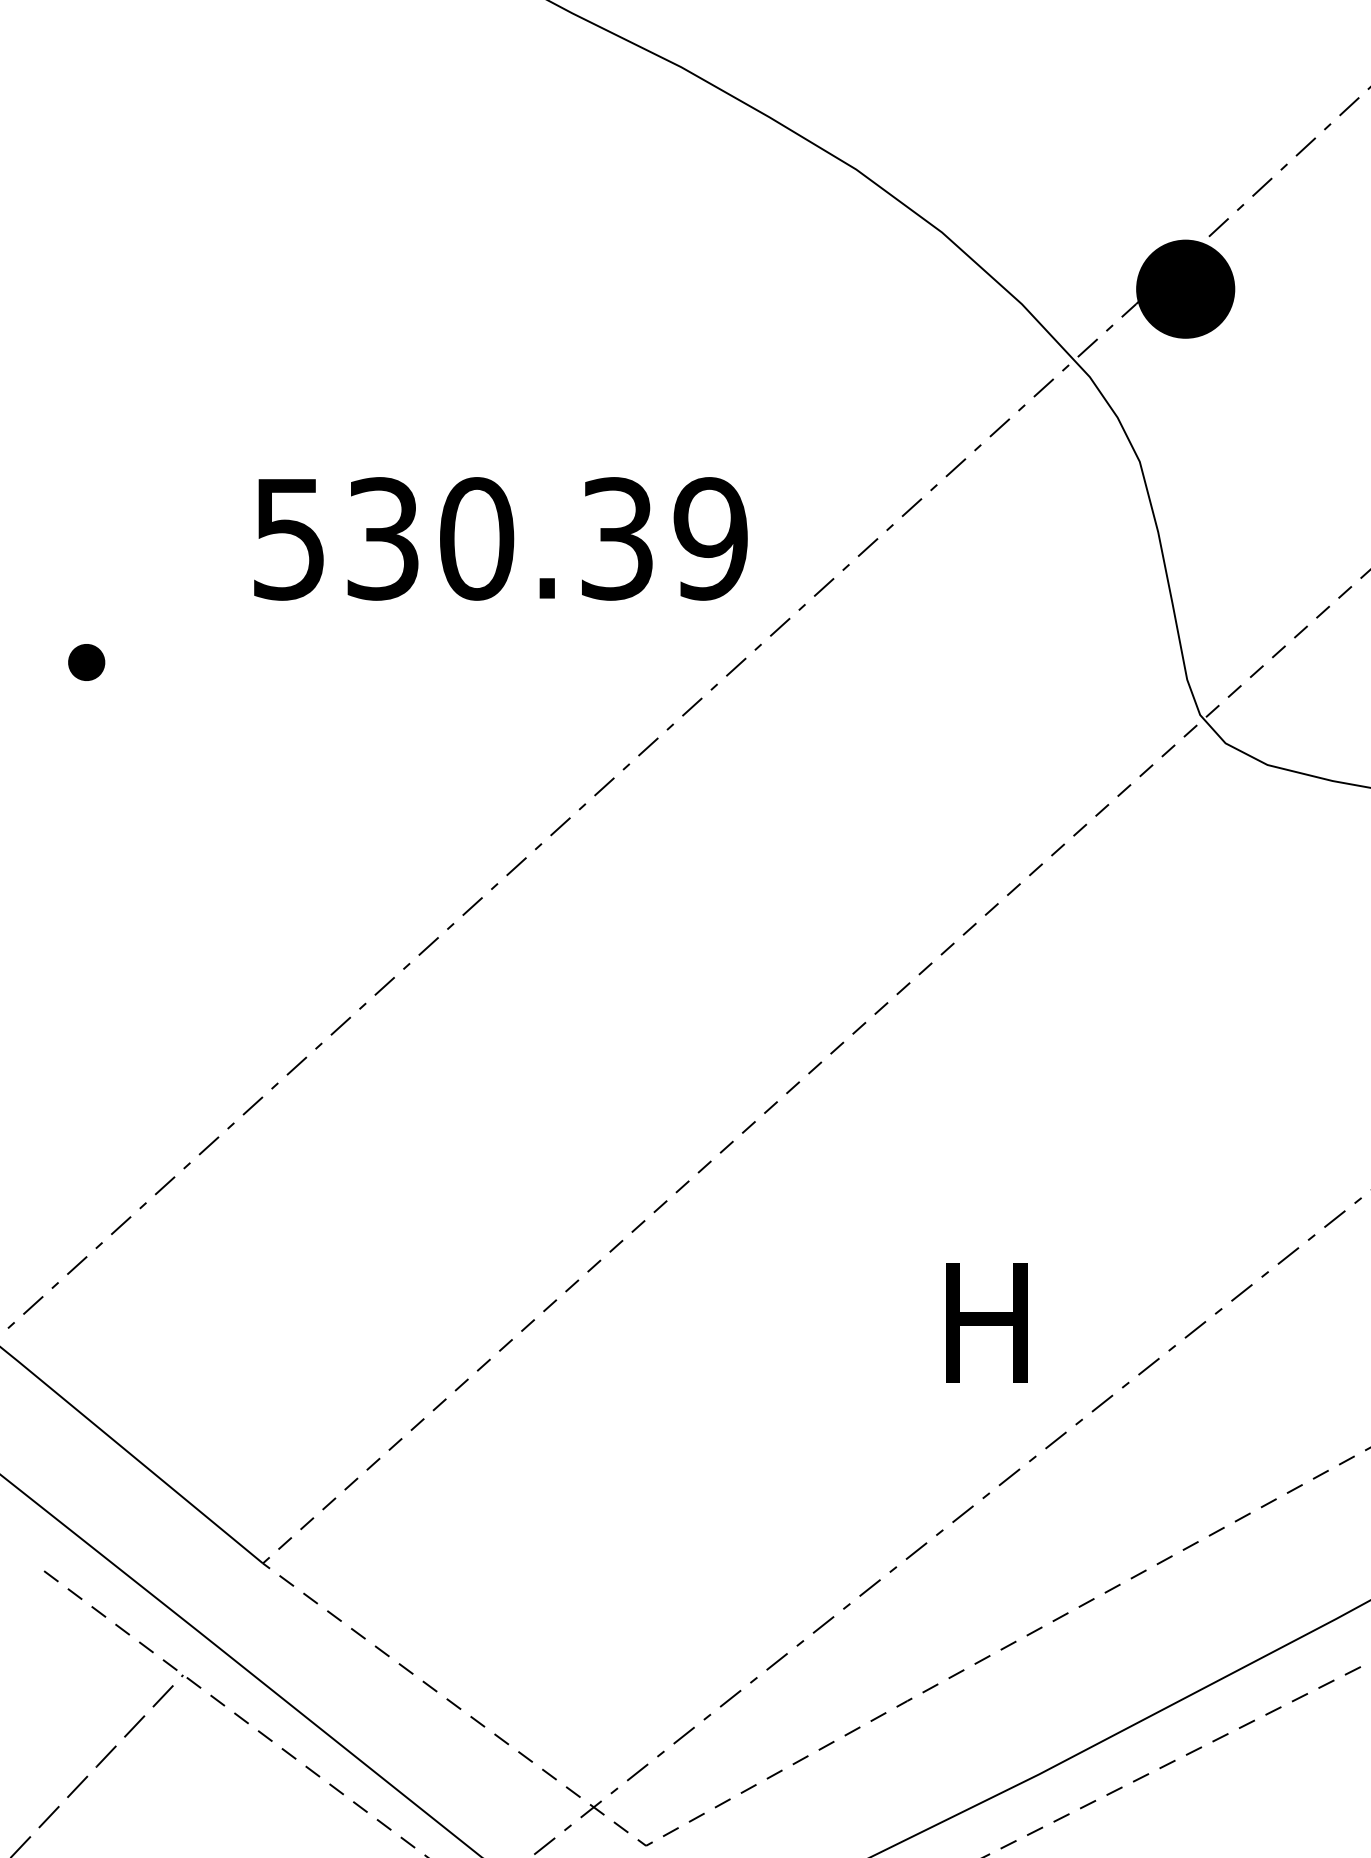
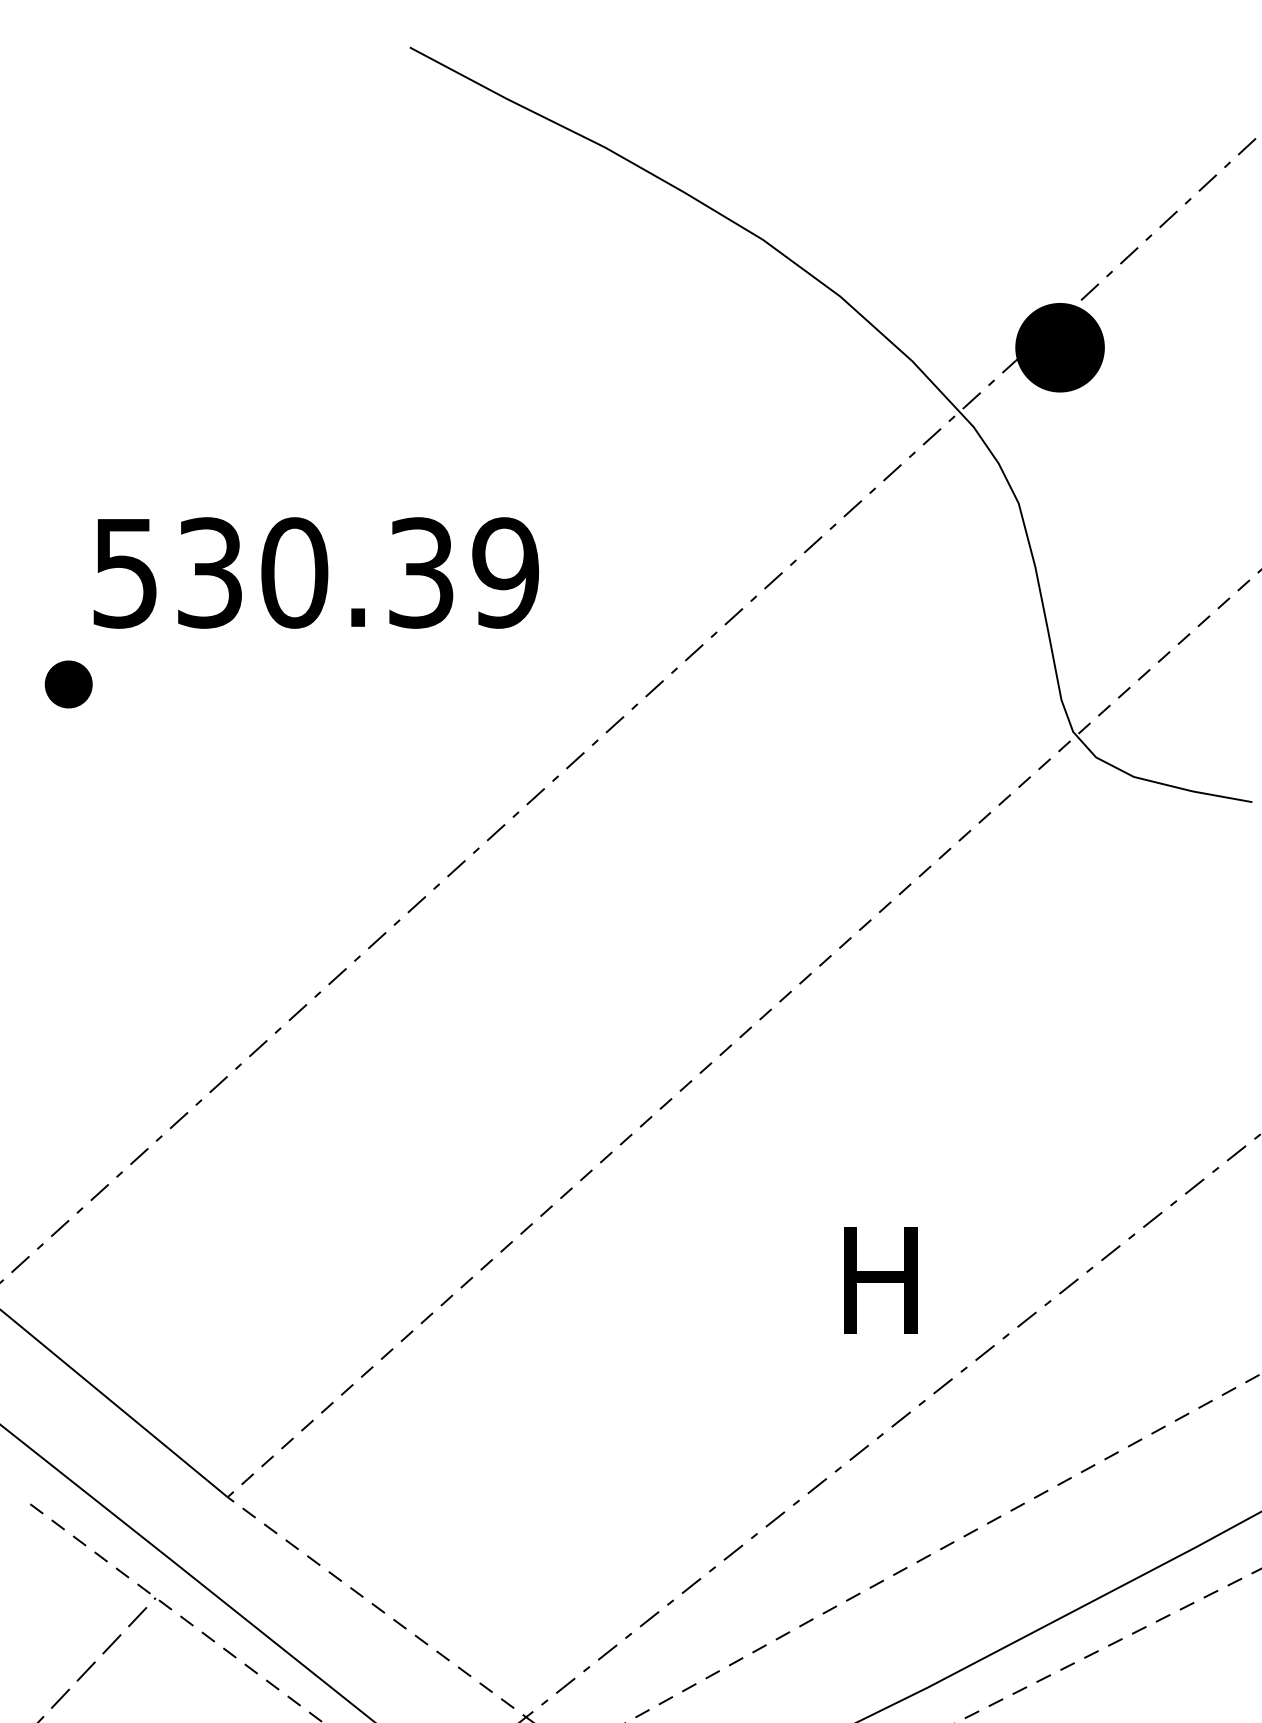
text: (499, 538) -> (315, 572), moved
part: (86, 662) -> (68, 684), size x1.43

